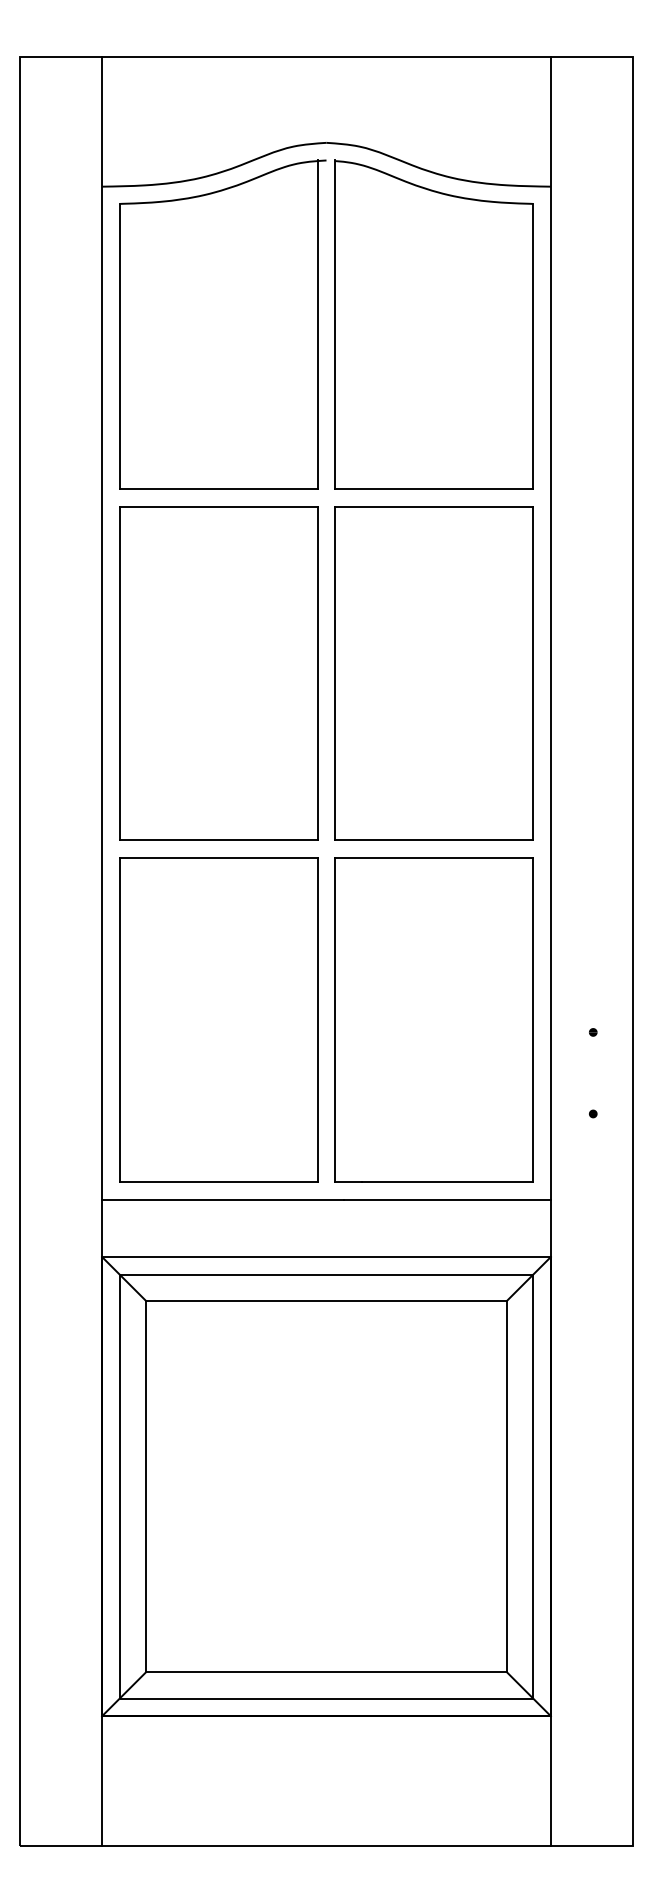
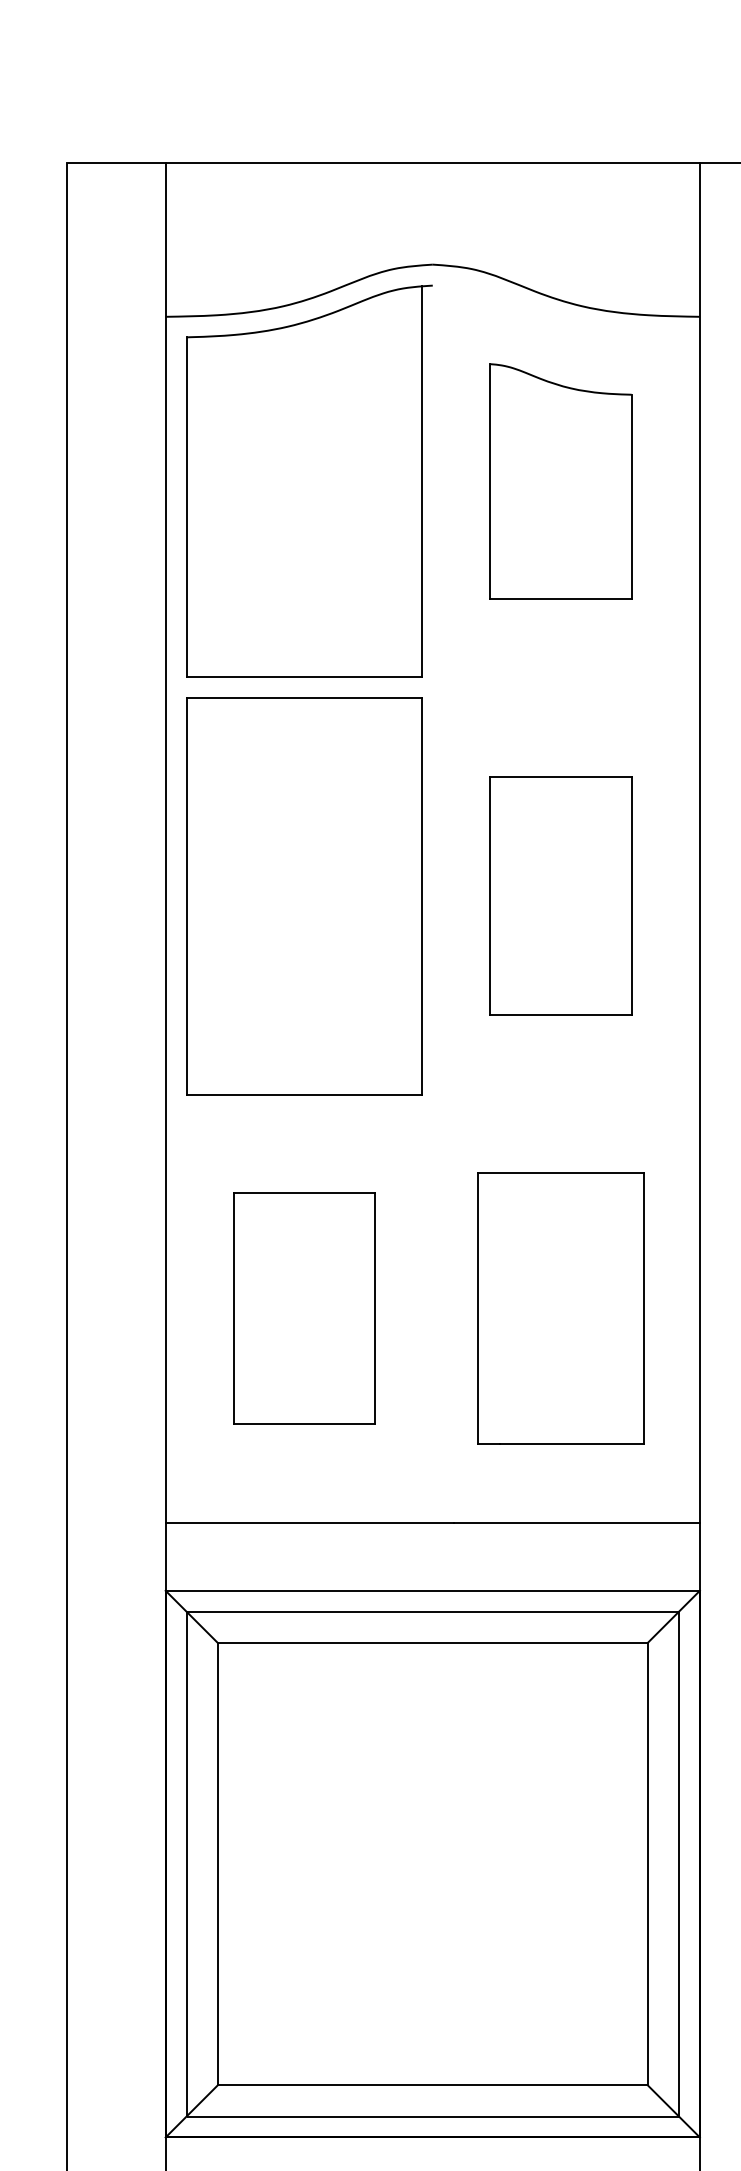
part: (433, 324) -> (560, 480), size x0.6
part: (433, 673) -> (560, 896), size x0.6
part: (218, 1019) -> (304, 1308), size x0.6
part: (433, 1019) -> (560, 1308), size x0.7

